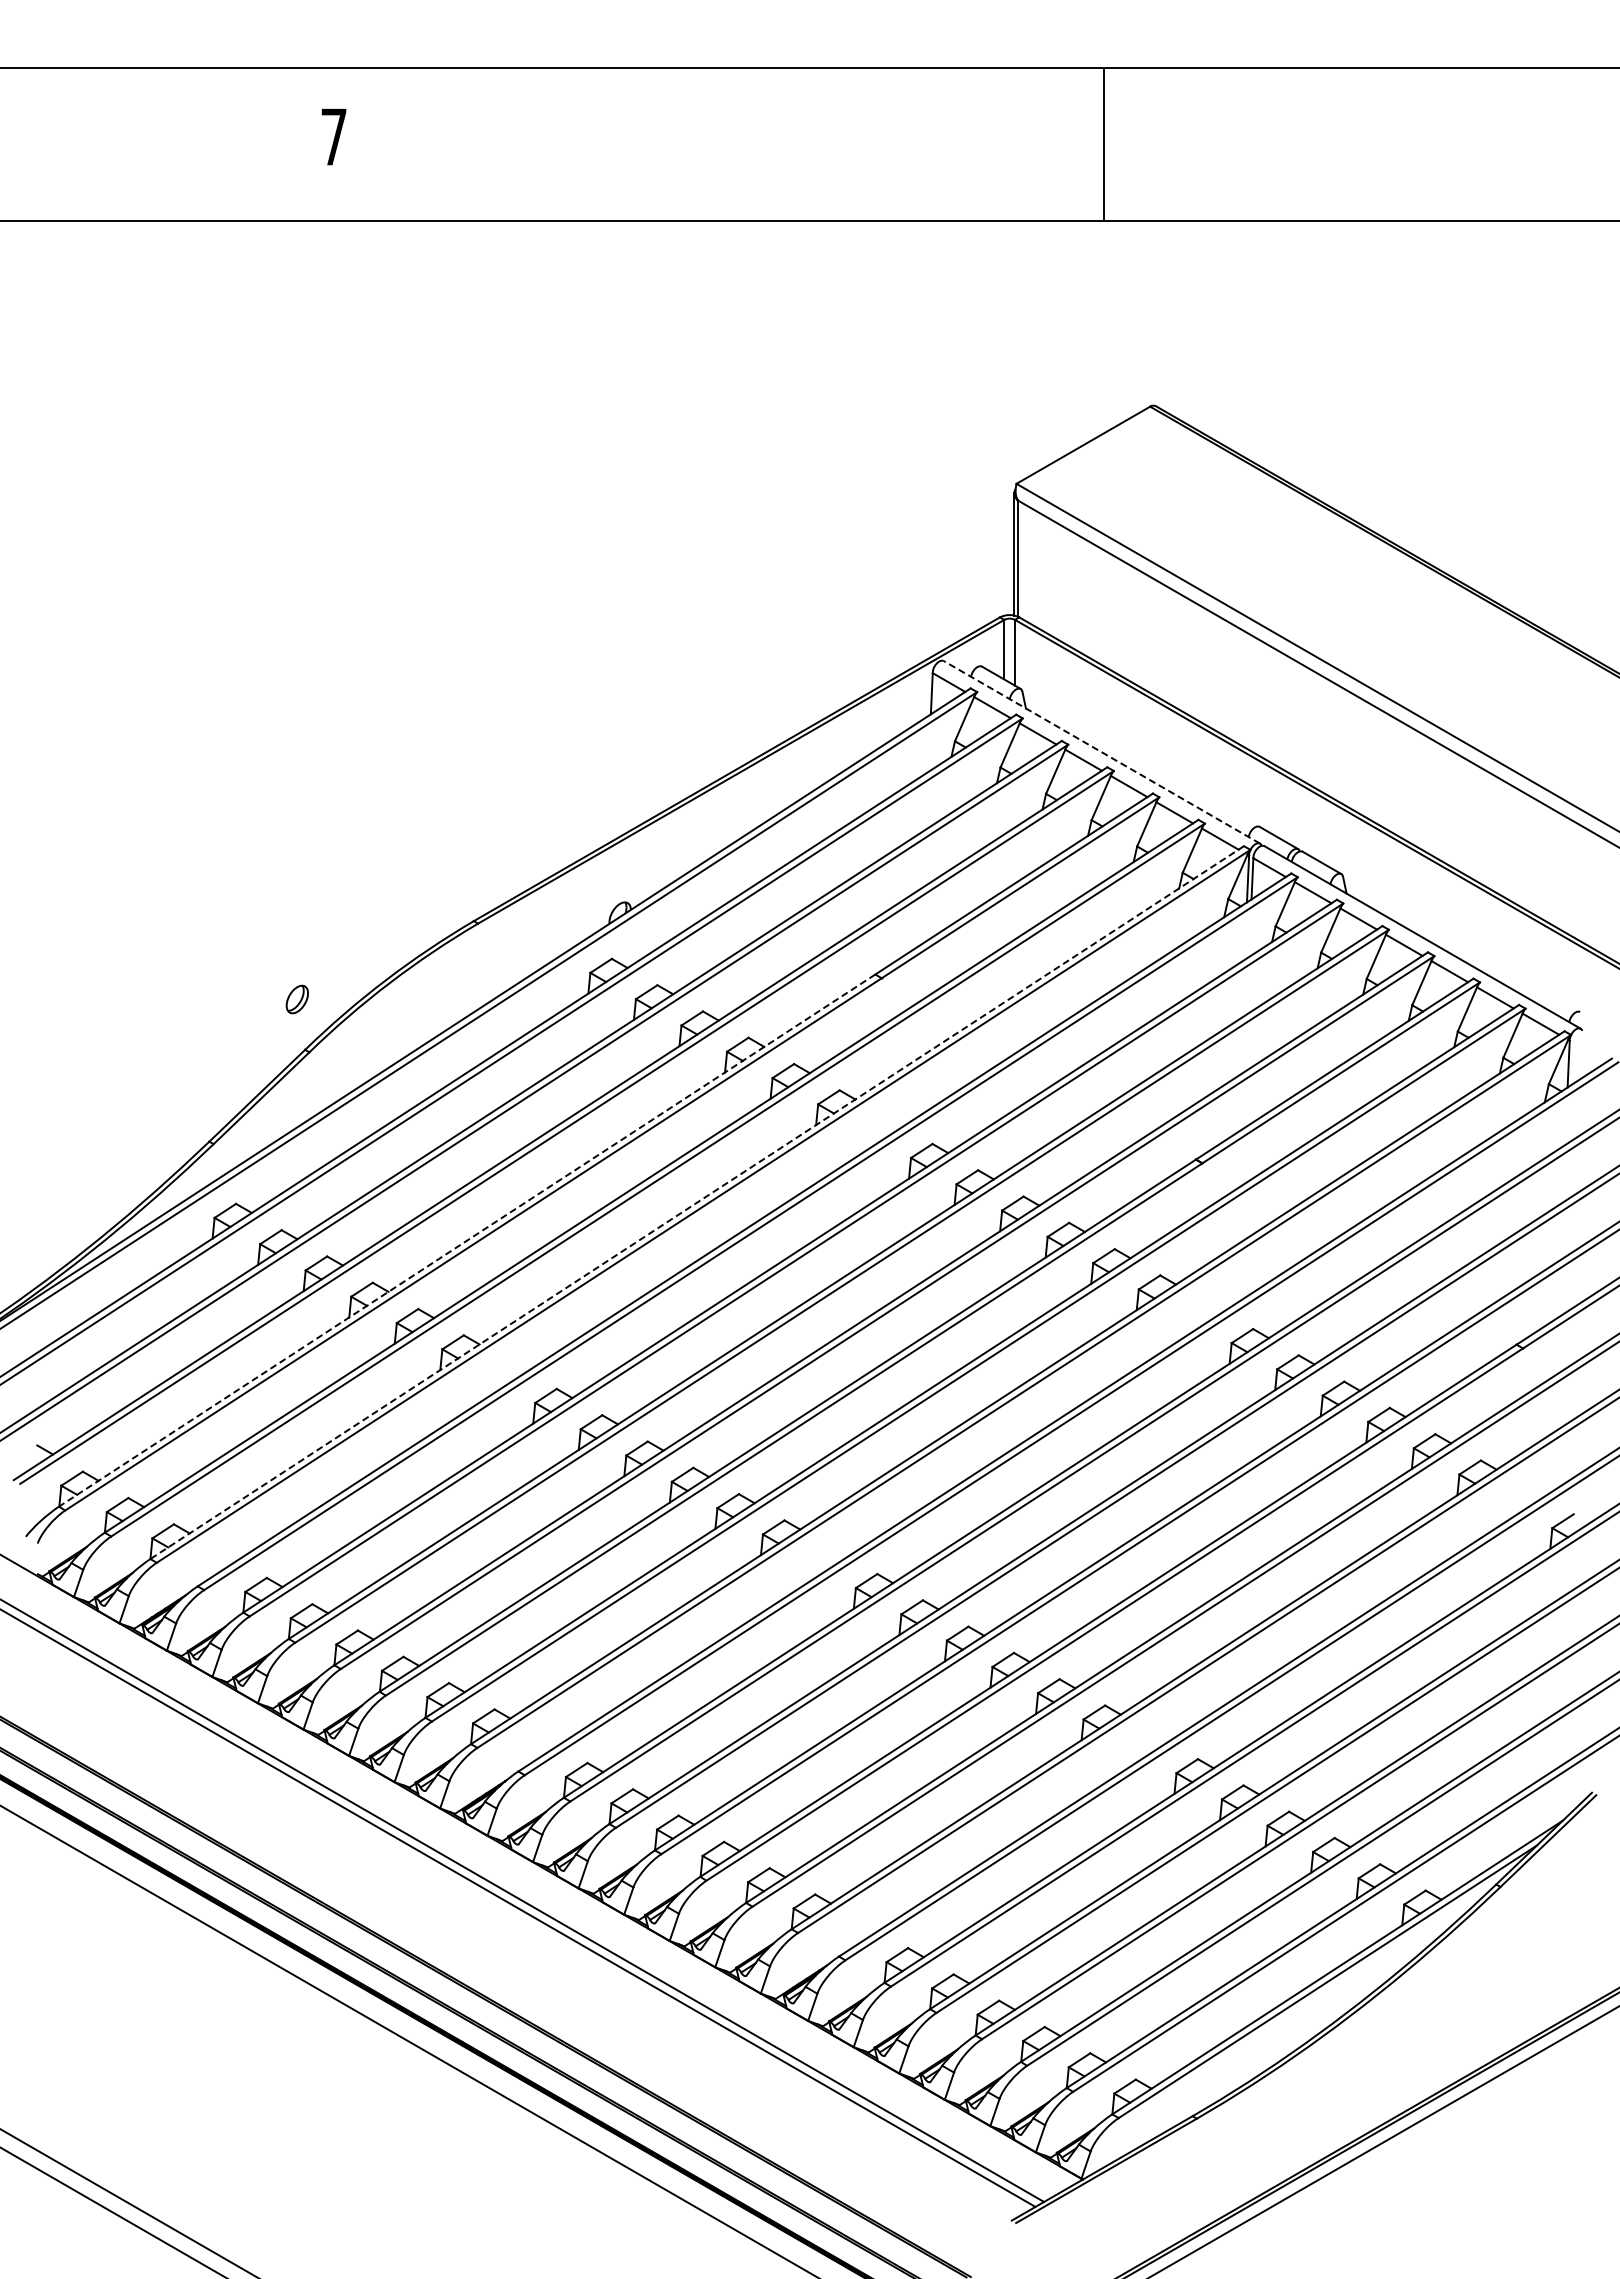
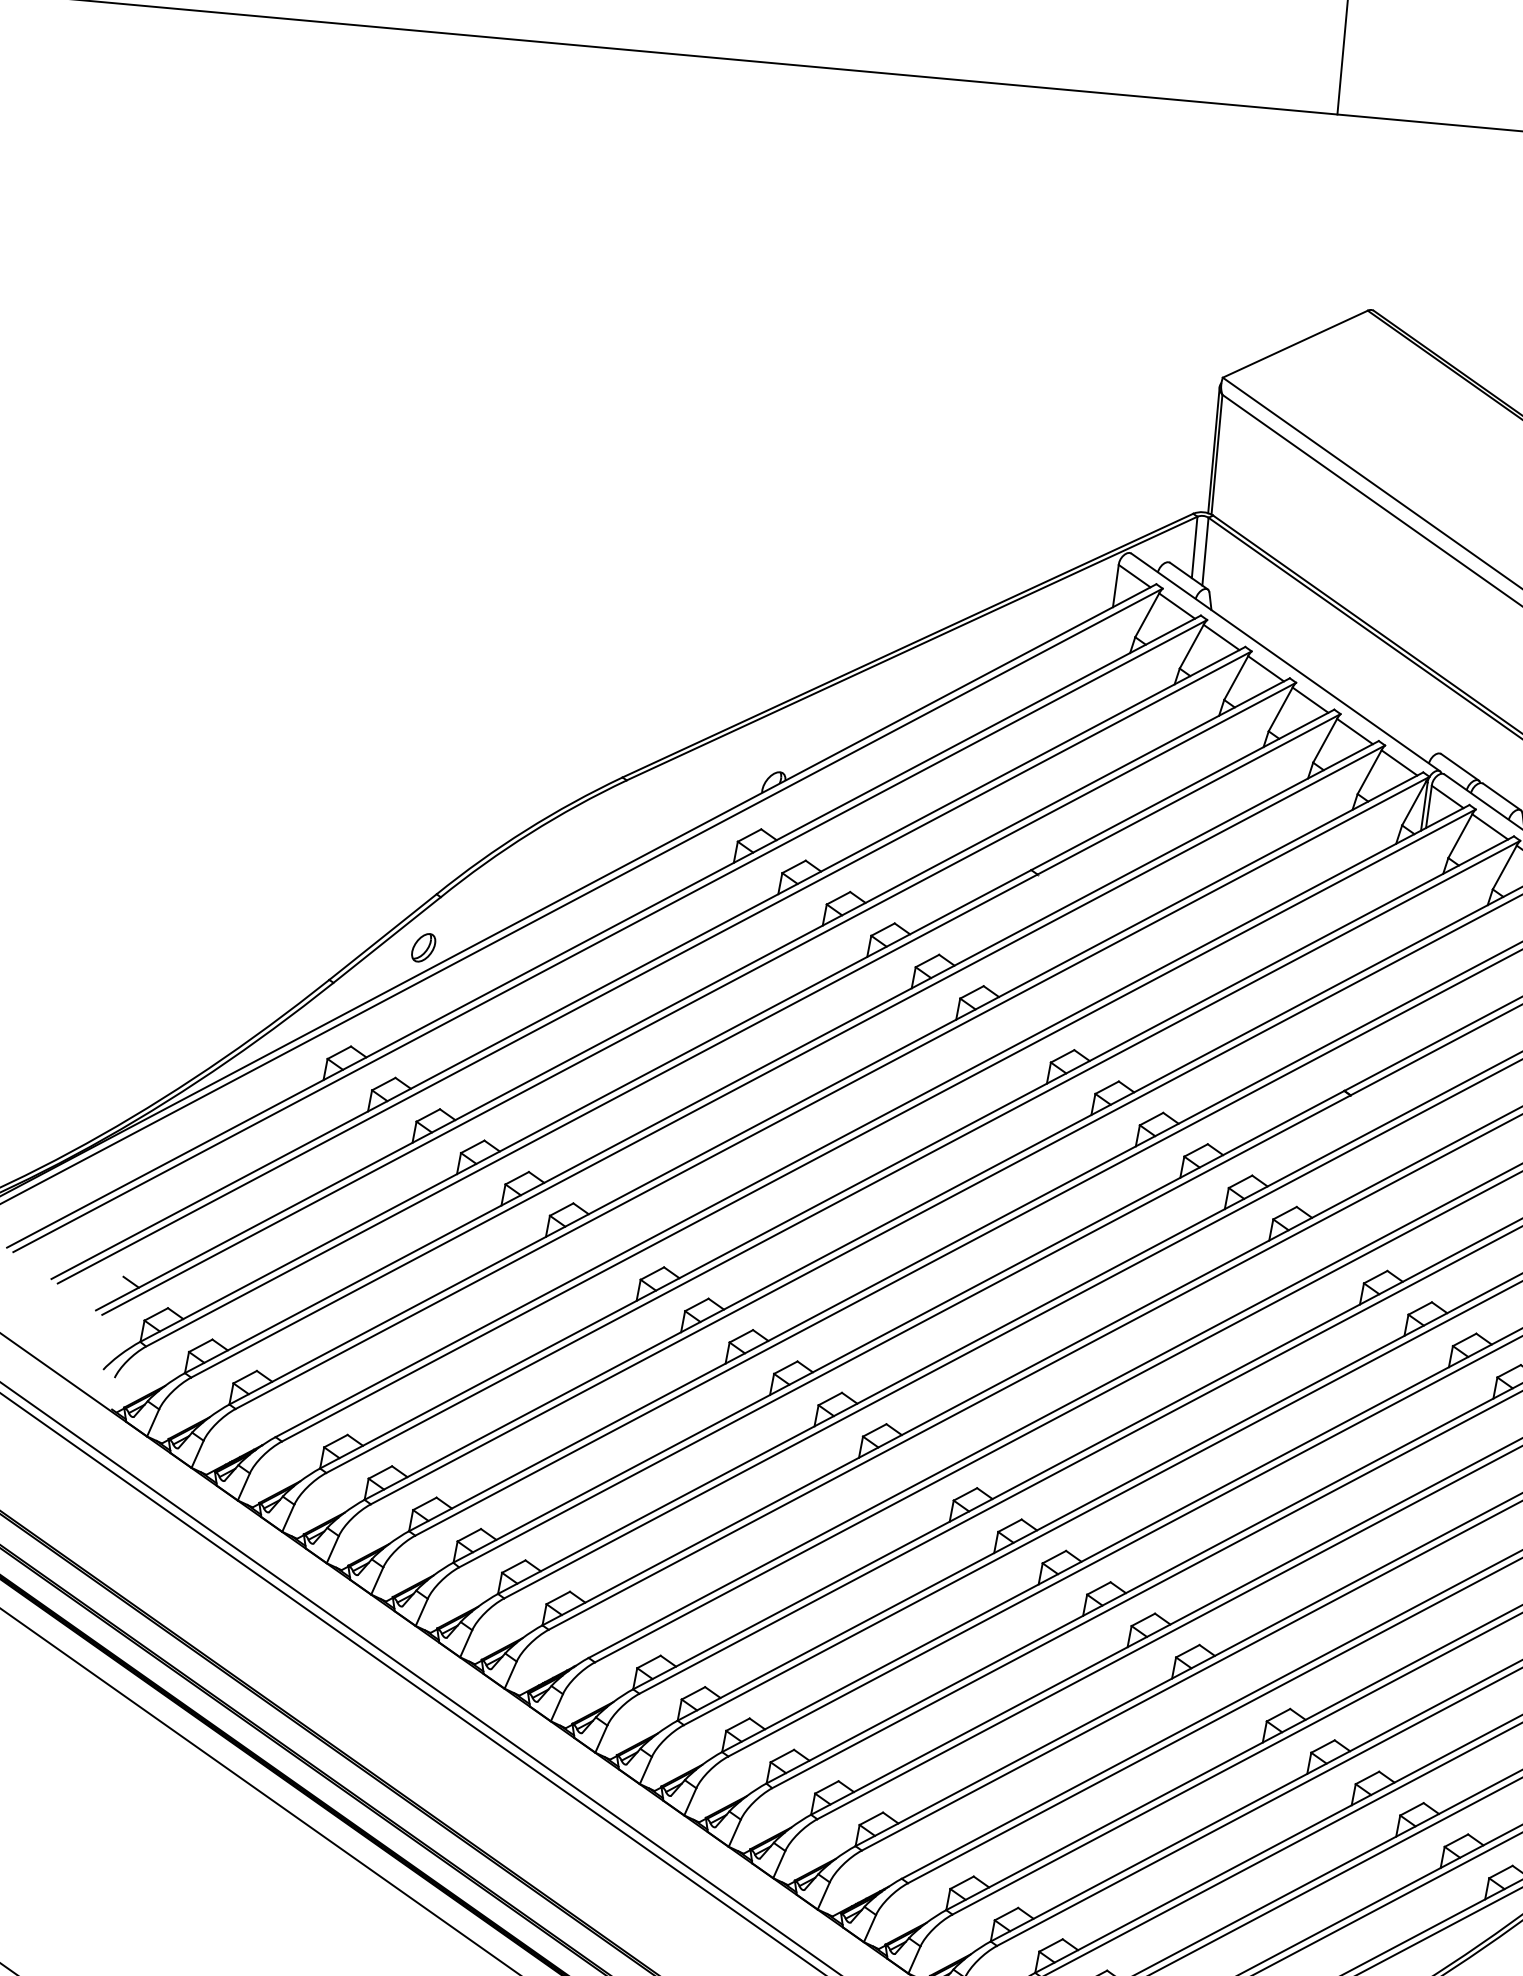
line: (1101, 752) -> (1285, 662), dashed -> solid
part: (296, 999) -> (422, 947), moved
line: (697, 1202) -> (826, 1088), dashed -> solid
line: (466, 1240) -> (585, 1105), dashed -> solid

